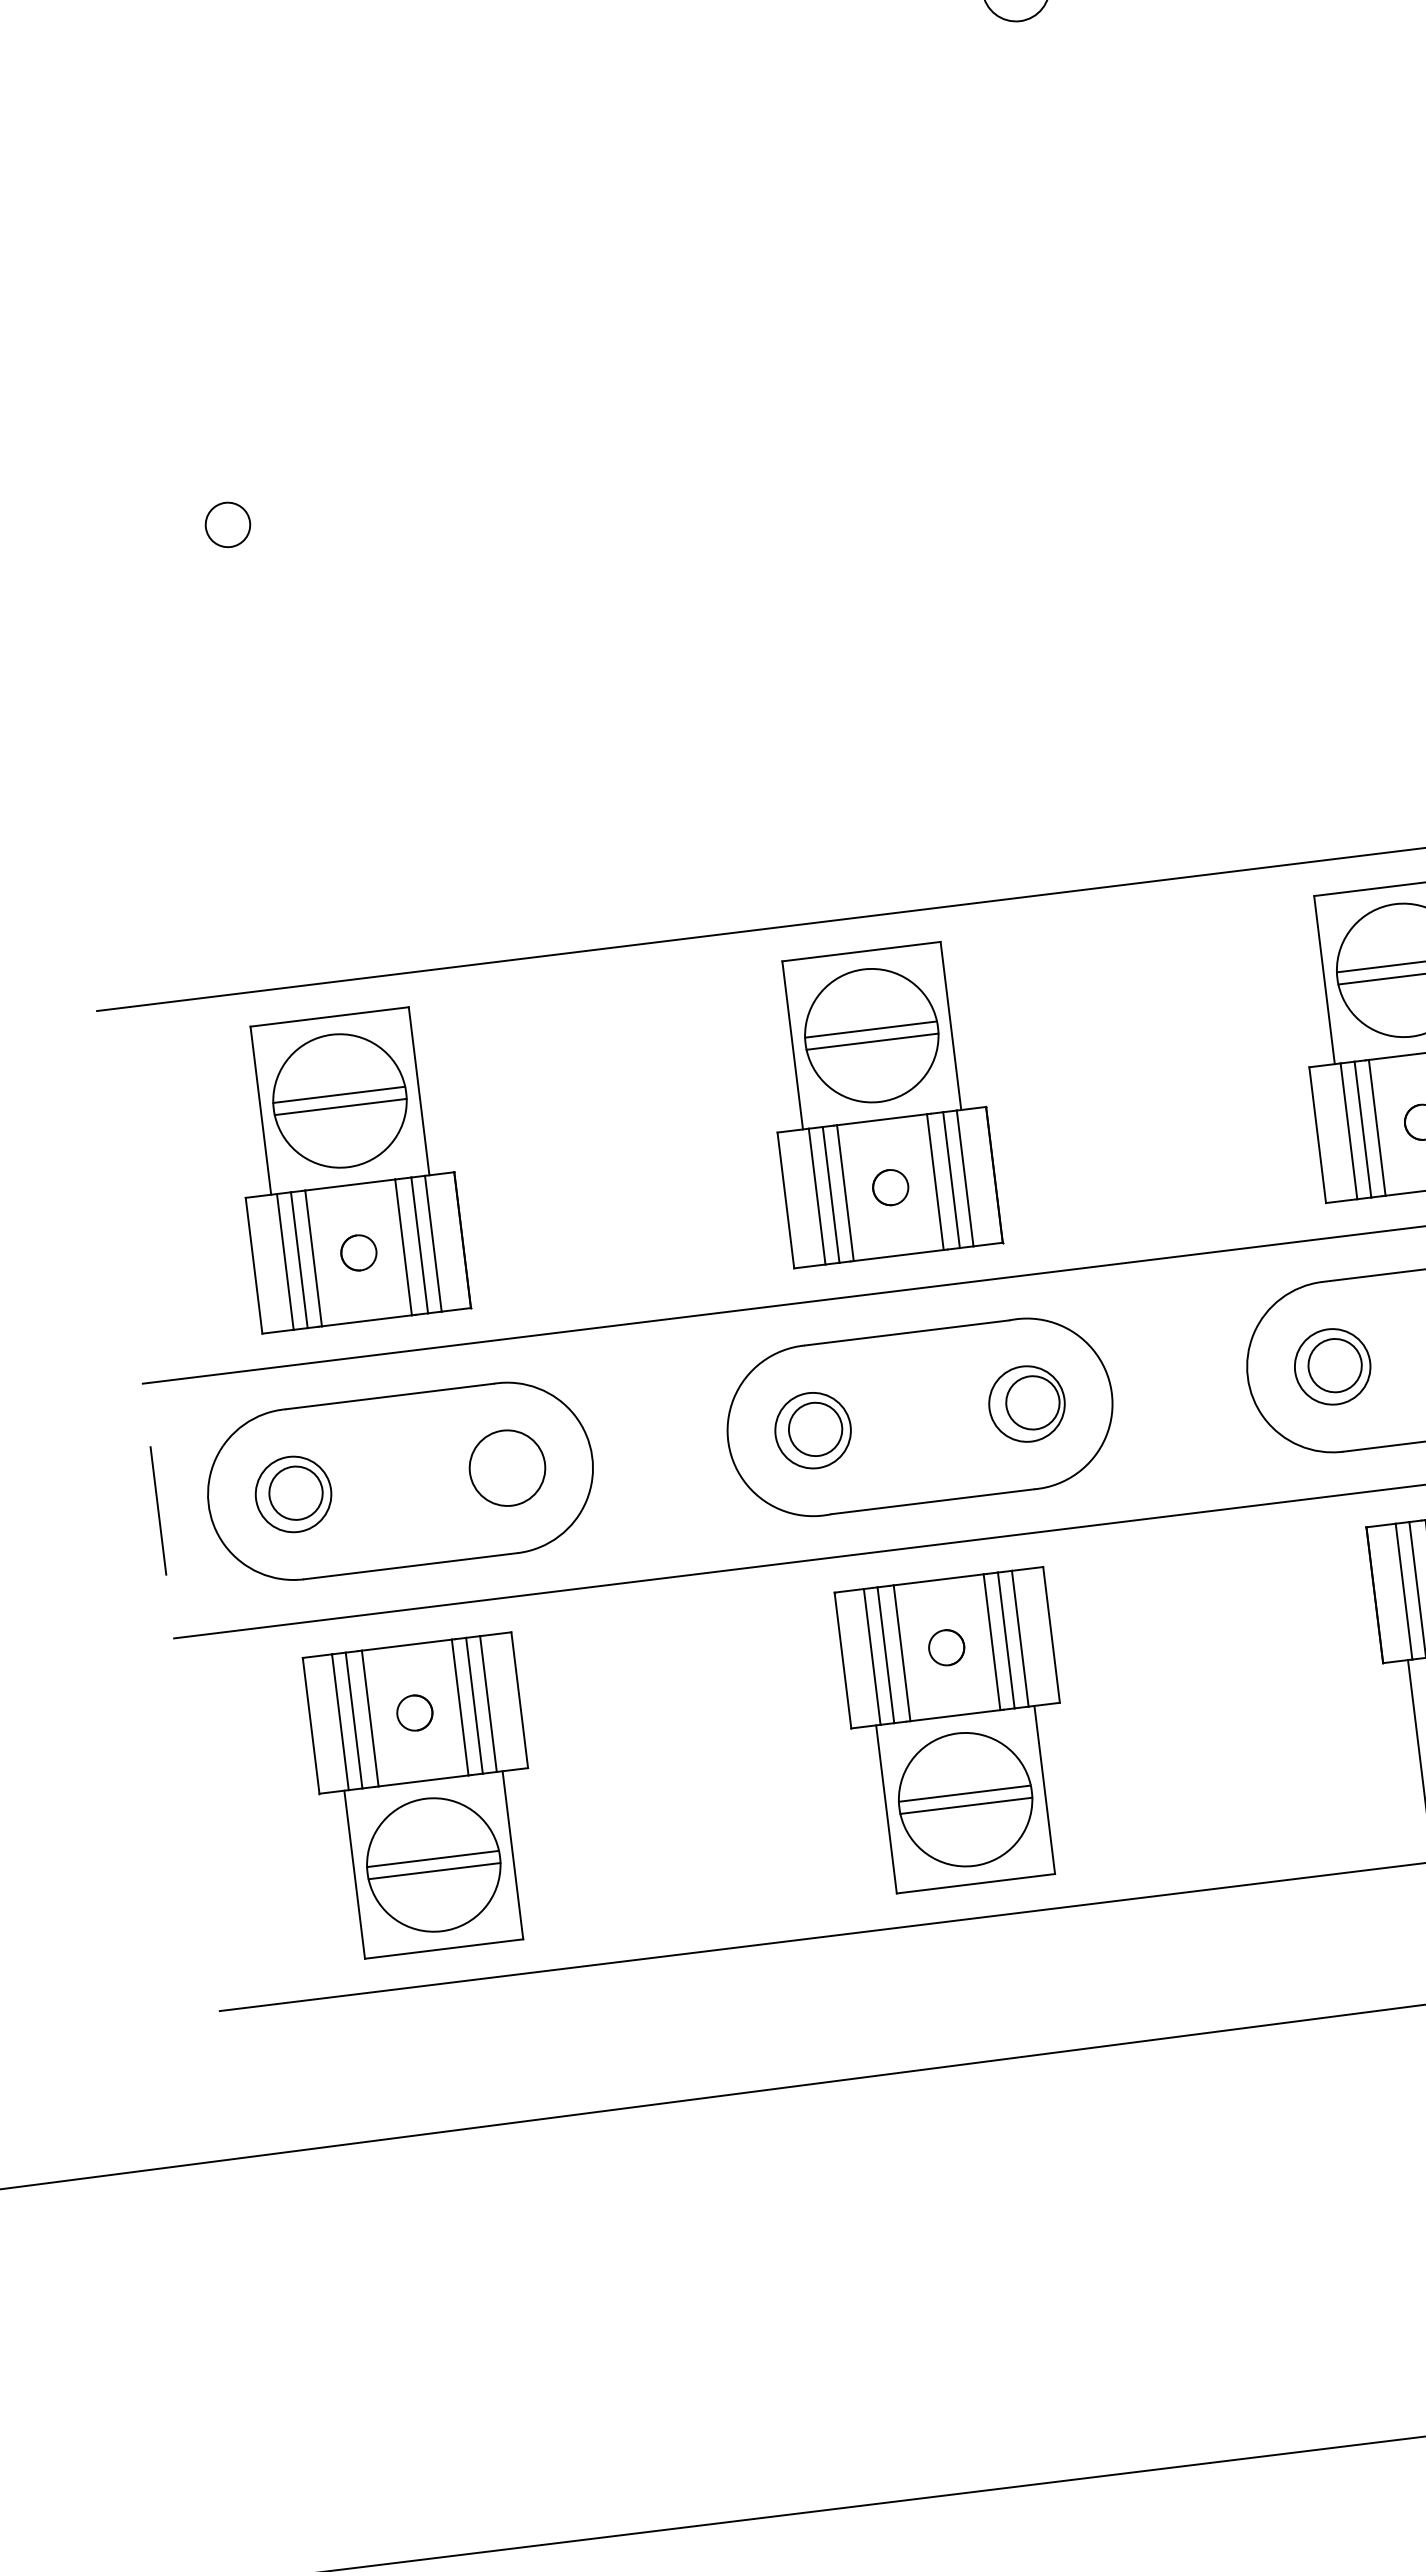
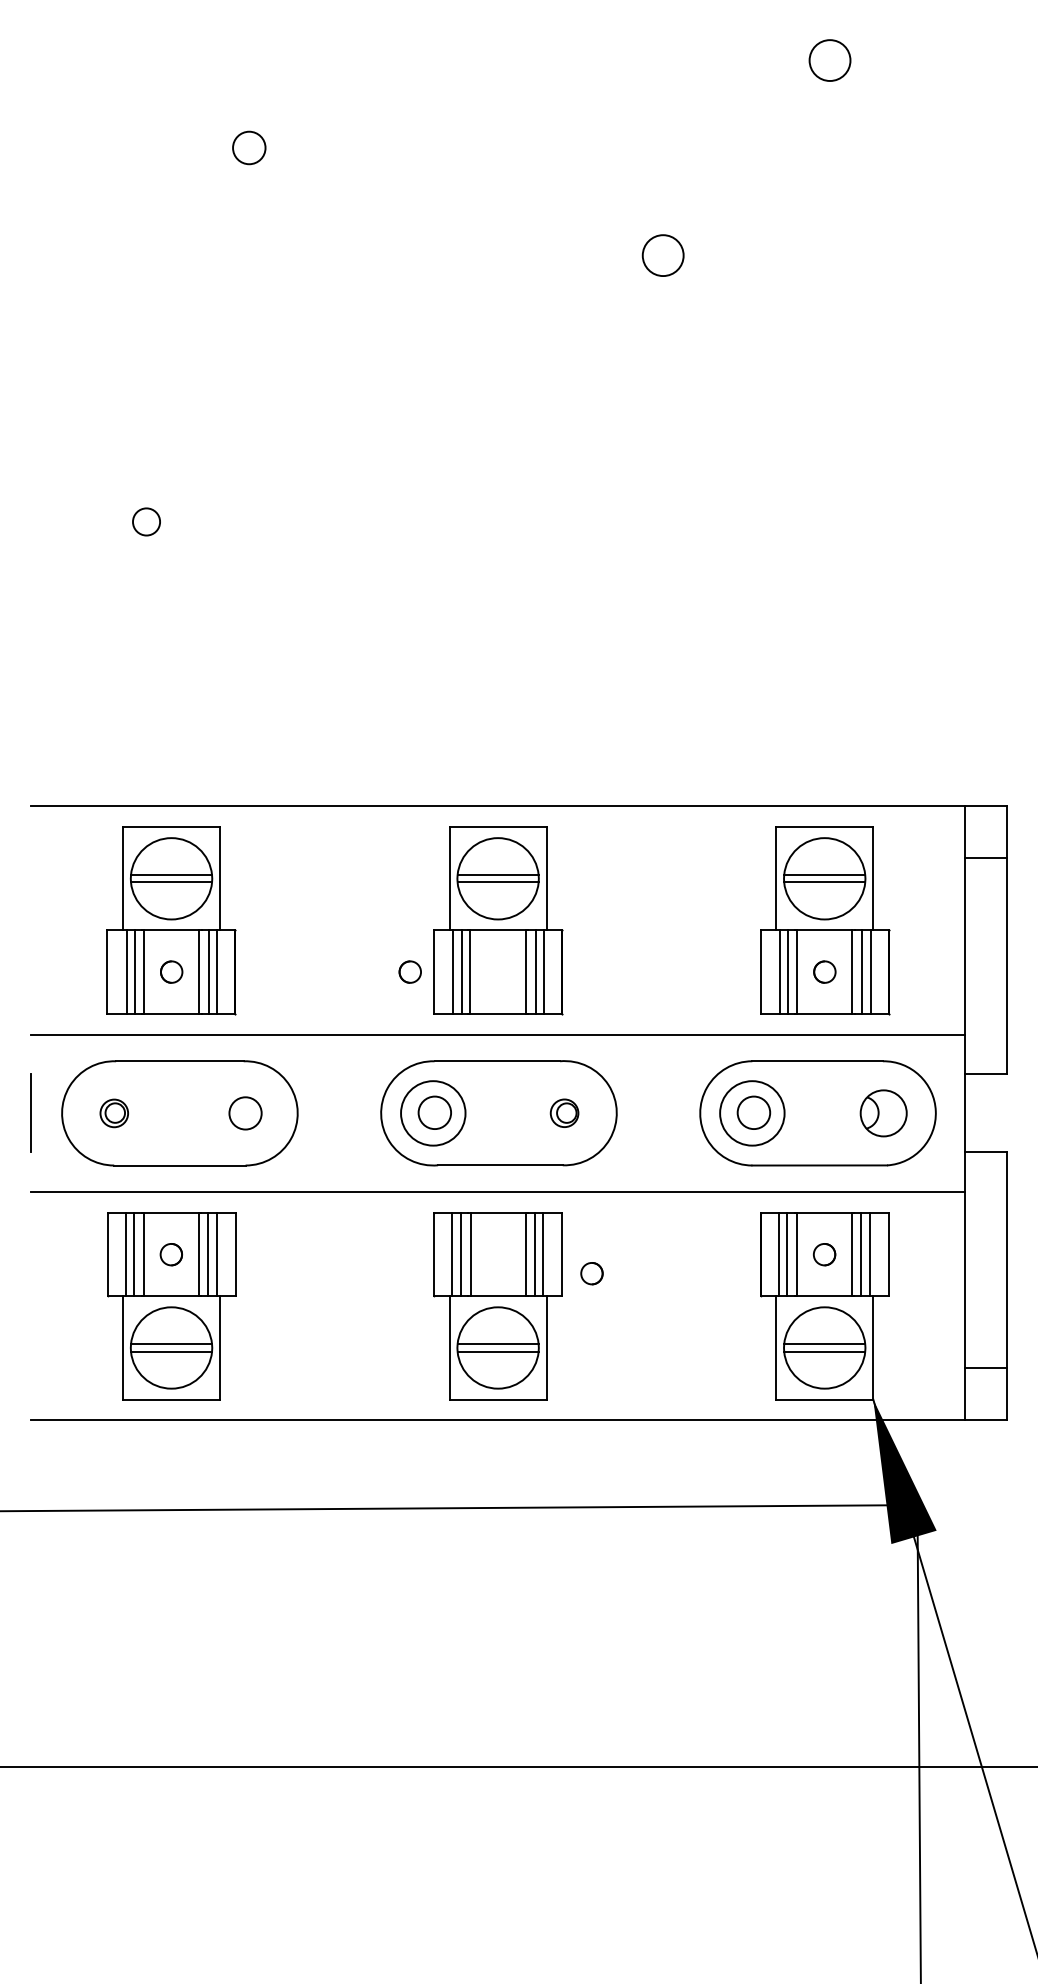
part: (889, 1186) -> (409, 971), moved
circle: (1332, 1367) -> (752, 1113), size x1.4
part: (1026, 1404) -> (564, 1113), size x0.6
circle: (813, 1430) -> (433, 1113), size x1.4
circle: (507, 1468) -> (245, 1113), size x0.7
part: (294, 1494) -> (114, 1113), size x0.6
part: (945, 1647) -> (591, 1273), moved

